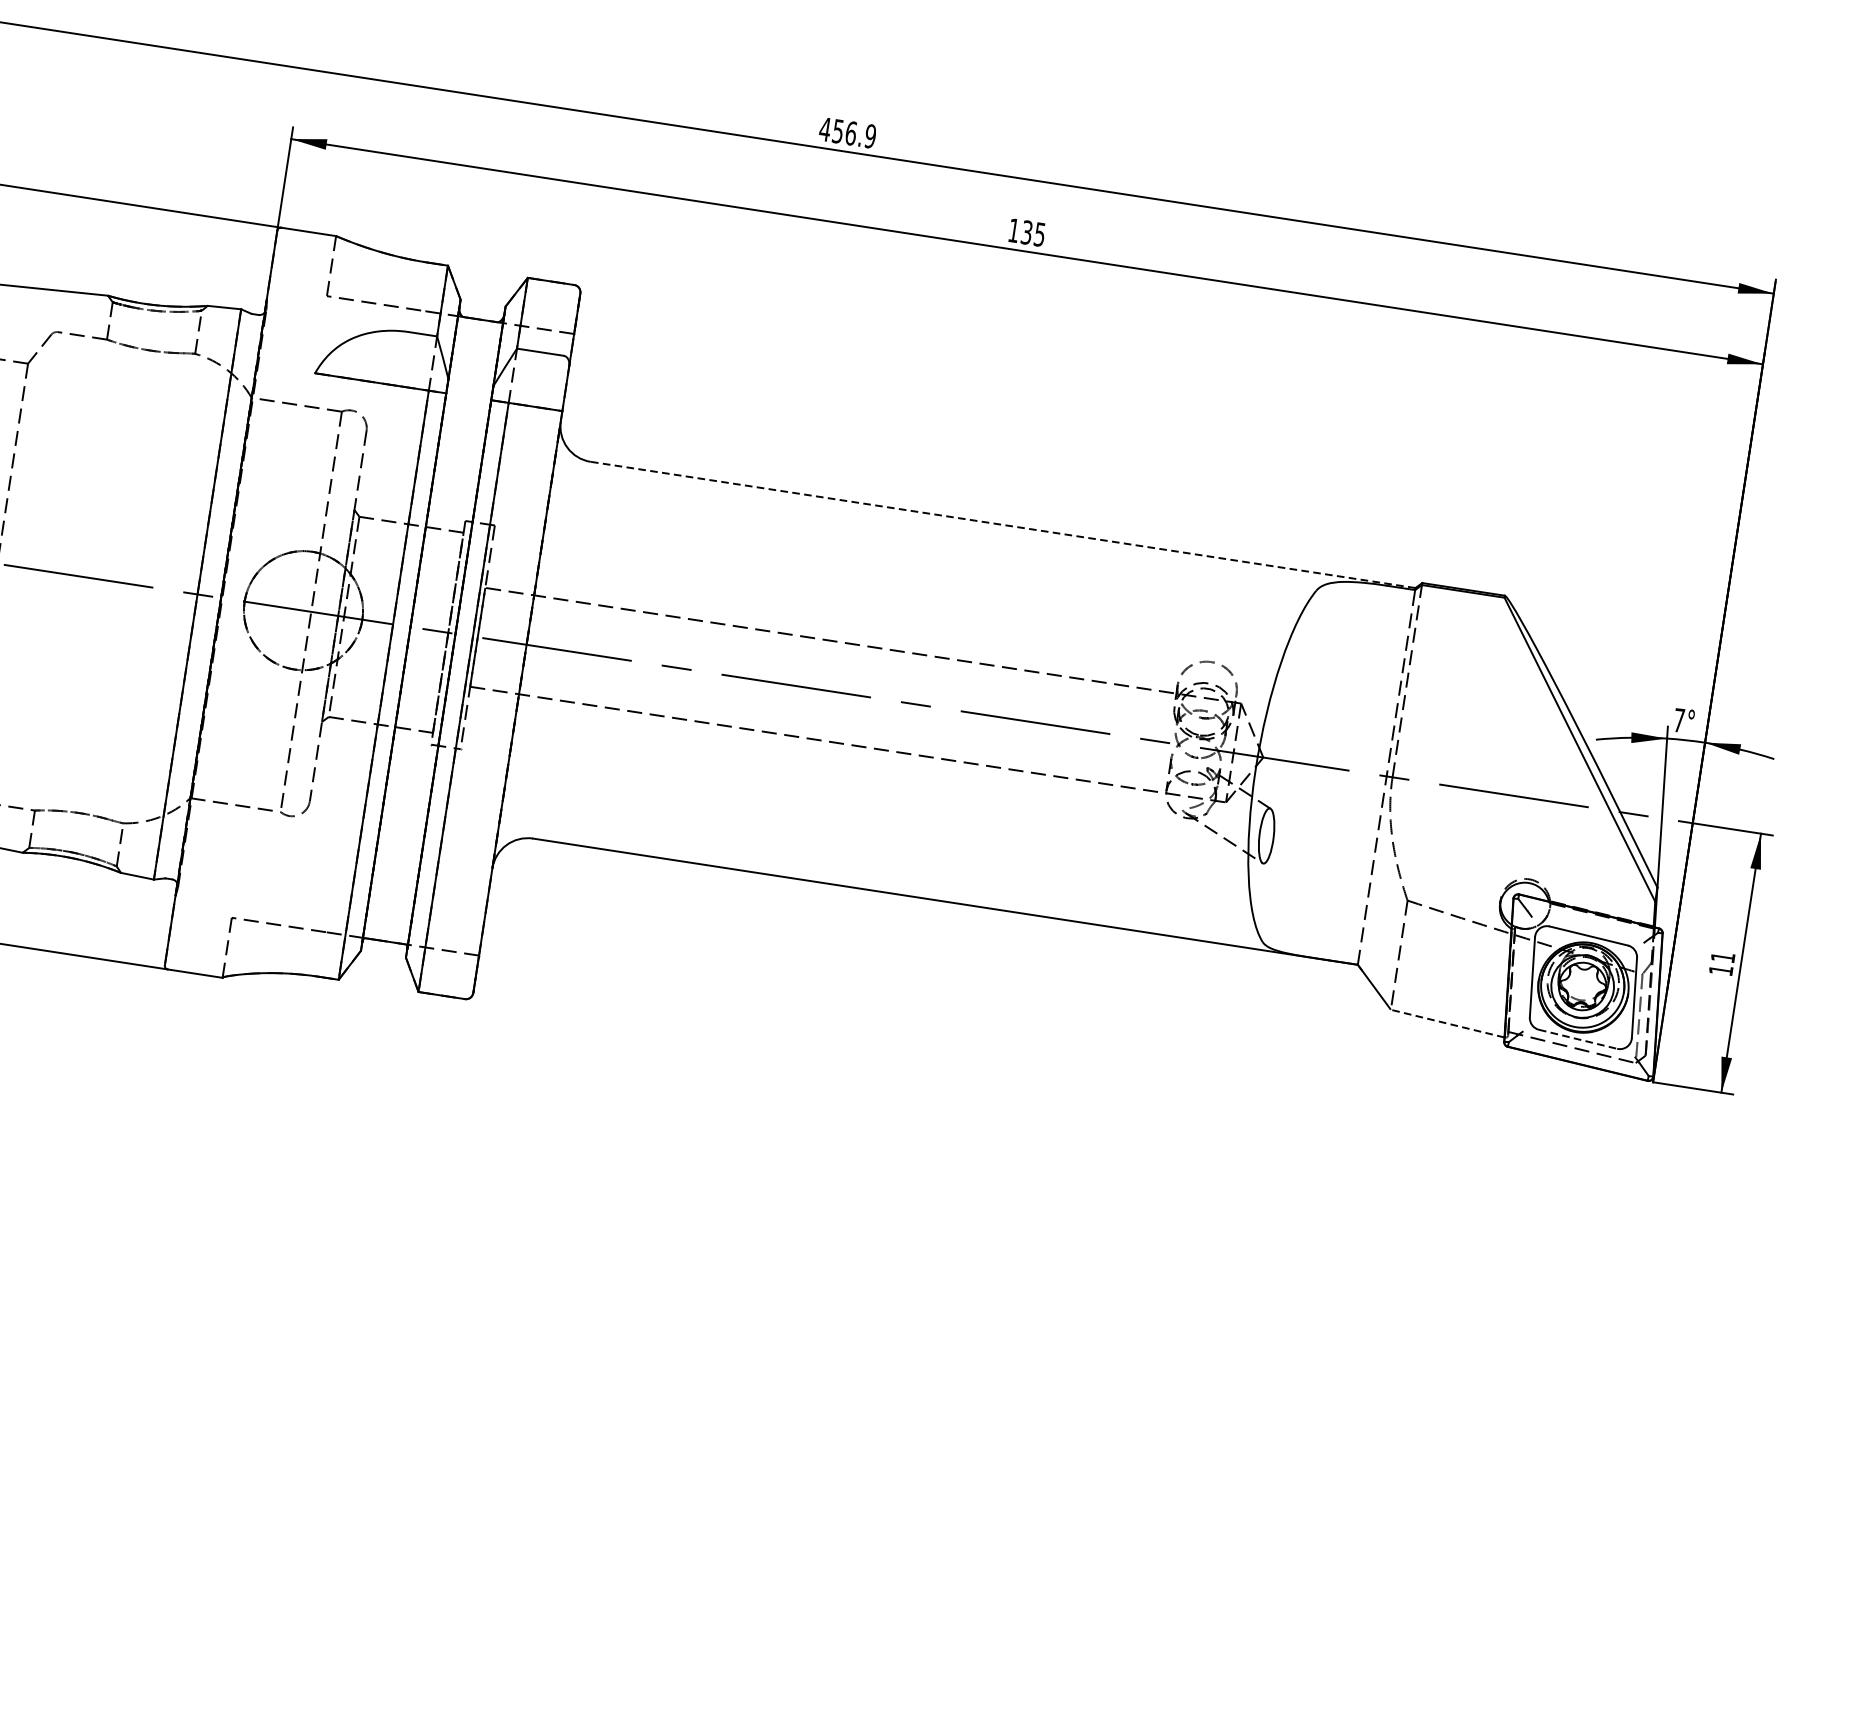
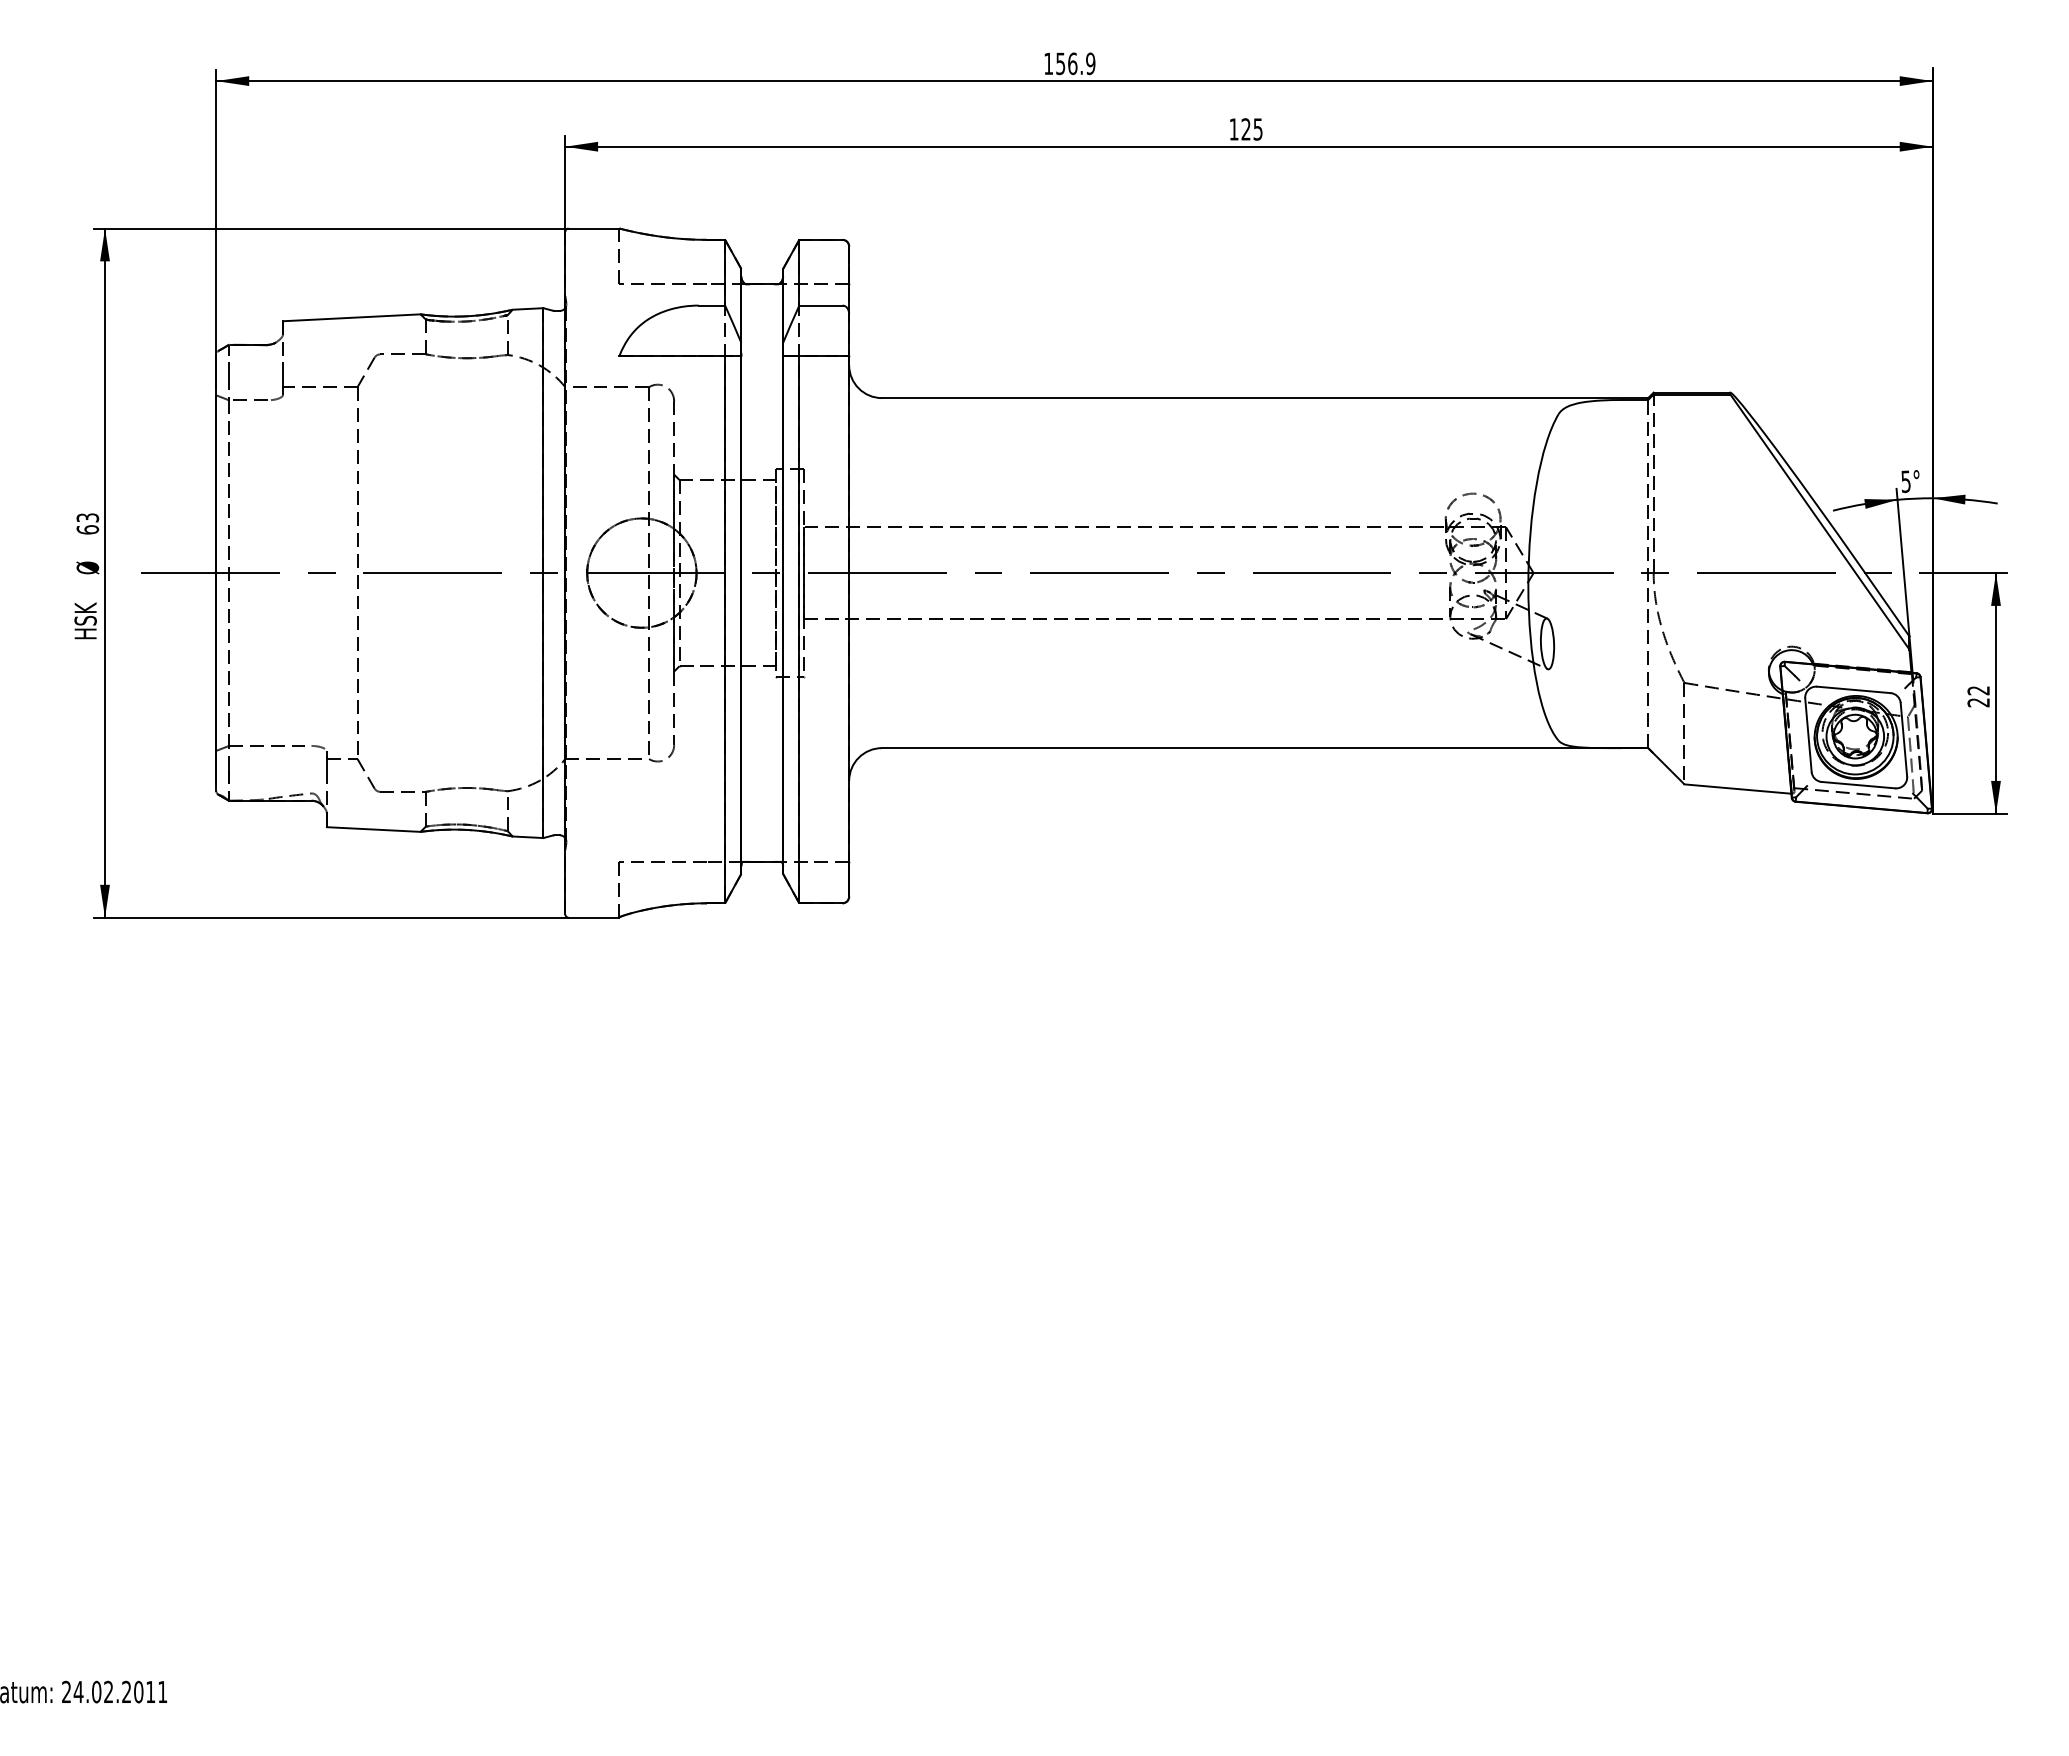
text: (825, 129) -> (1048, 63), 456.9 -> 156.9
text: (1026, 232) -> (1245, 129), 135 -> 125
line: (1002, 525) -> (1264, 398), dashed -> solid
text: (1678, 720) -> (1905, 481), 7° -> 5°
text: (1721, 963) -> (1978, 696), 11 -> 22
line: (1447, 1024) -> (1737, 789), dashed -> solid
line: (1578, 1039) -> (1858, 785), dashed -> solid

